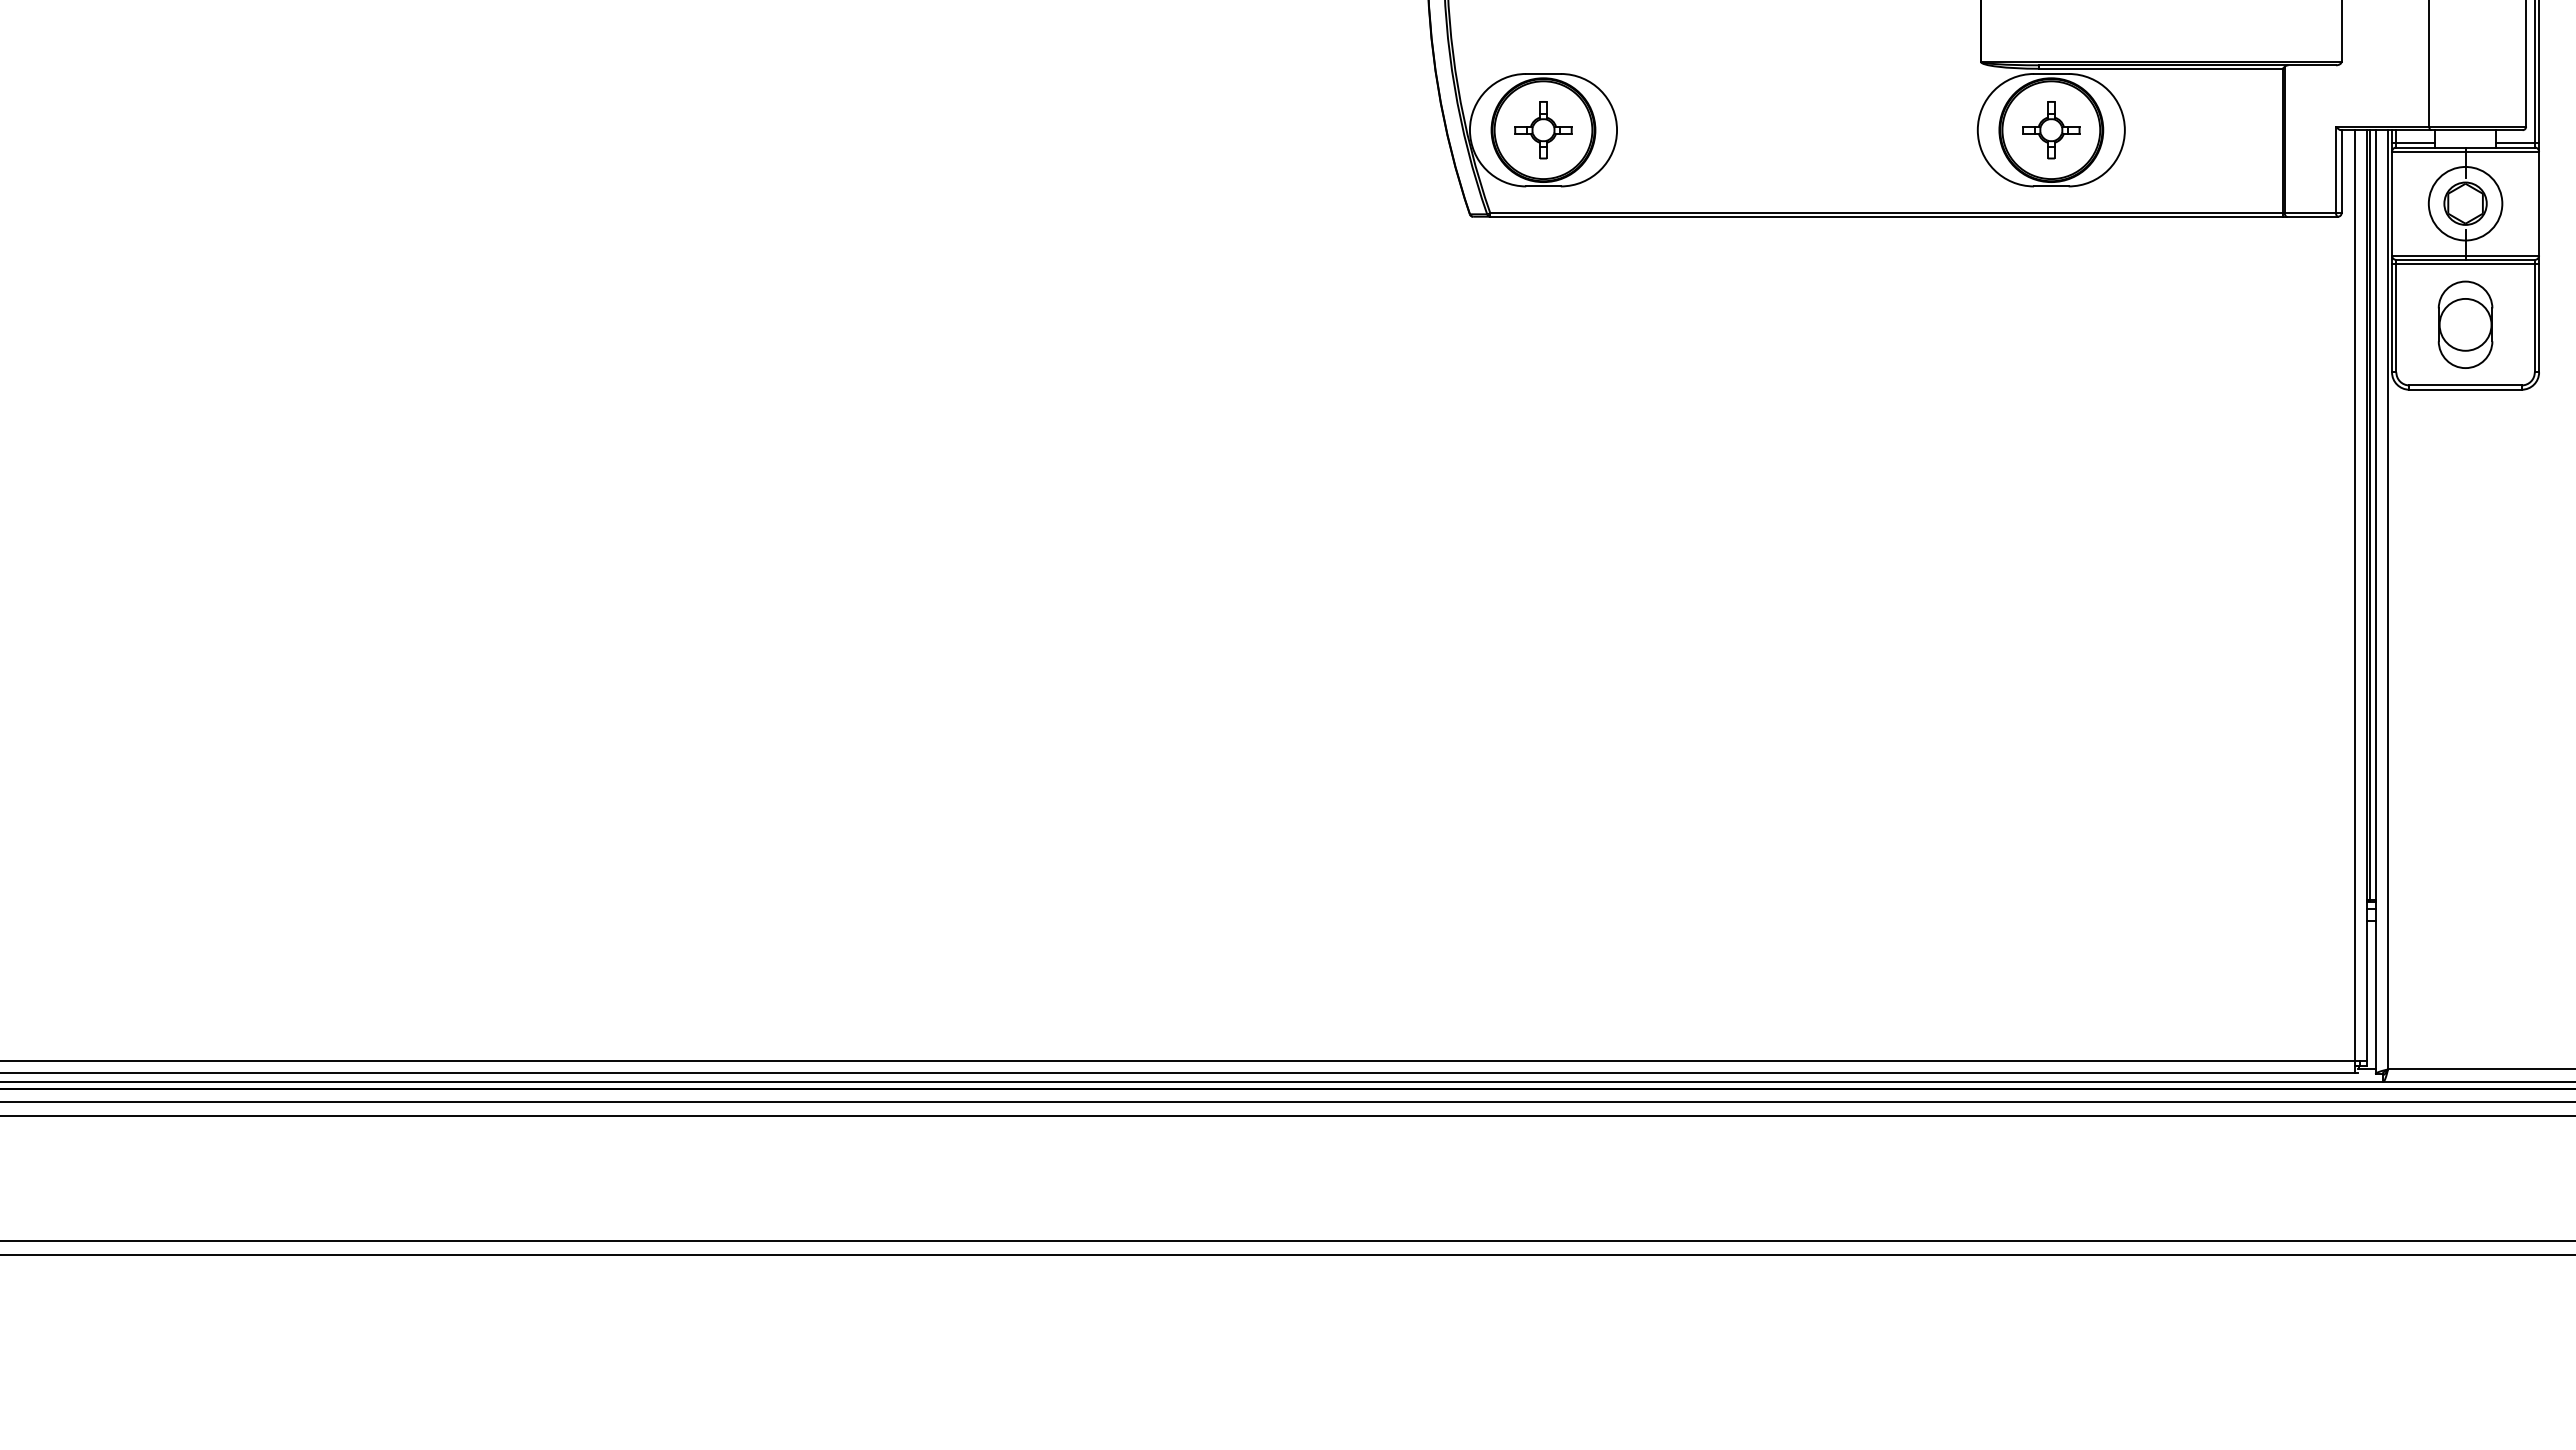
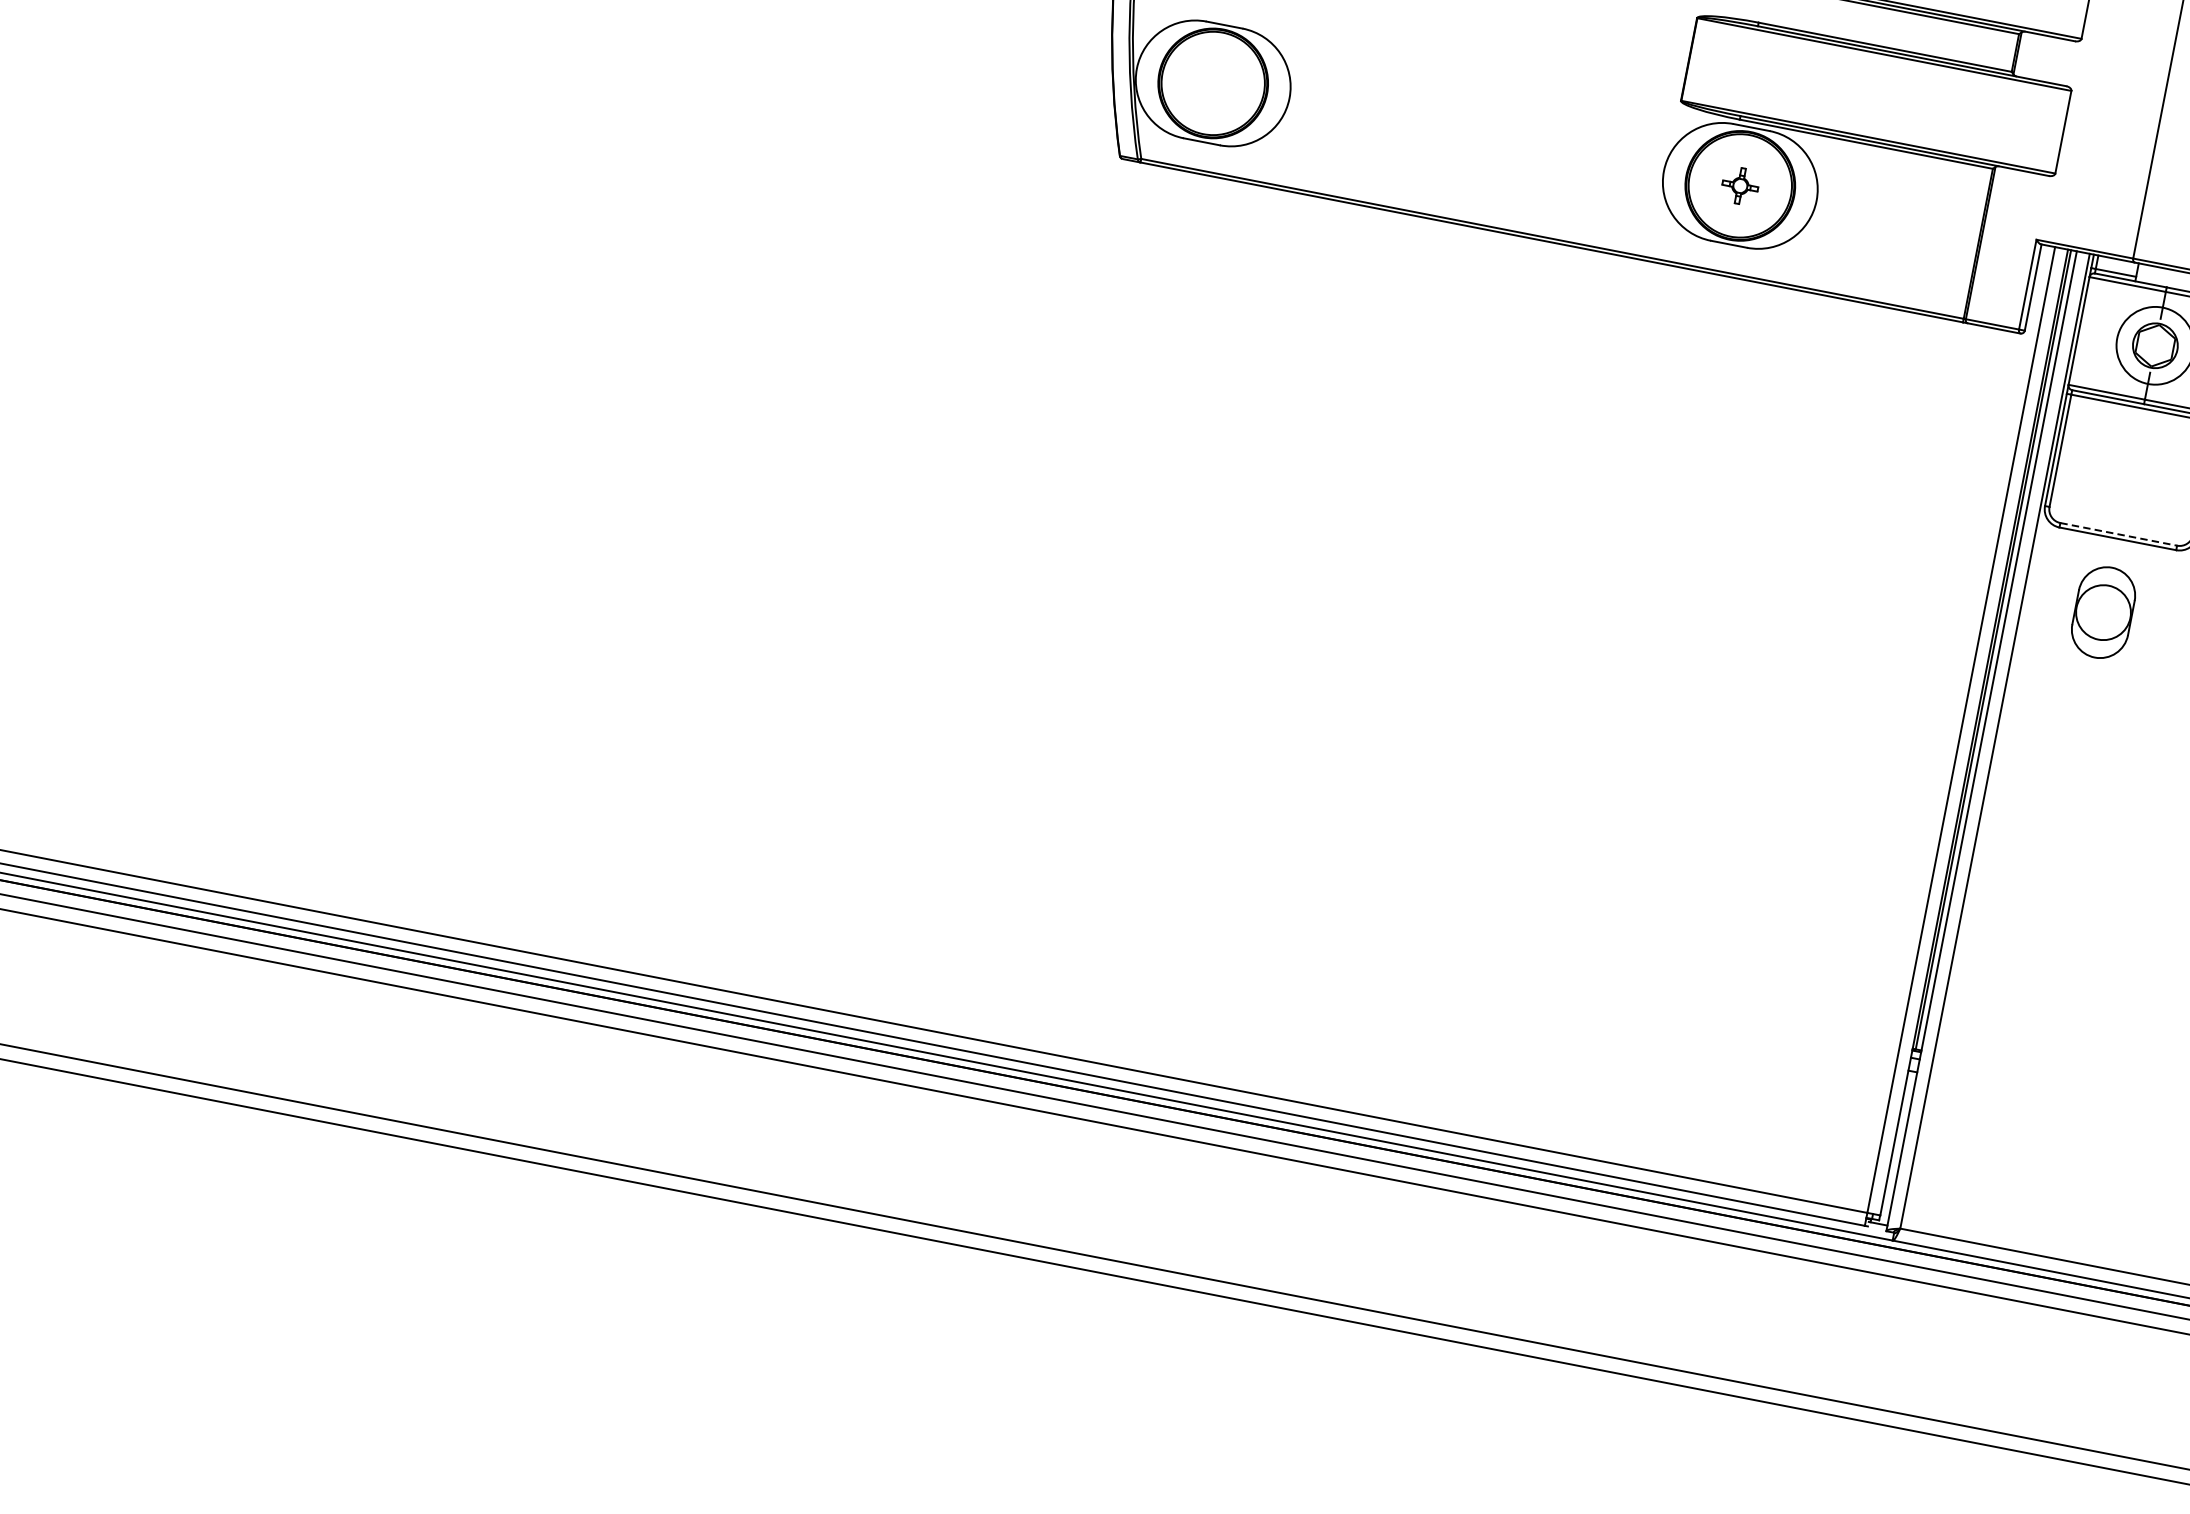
part: (1543, 130) -> (1213, 83), removed
part: (2051, 130) -> (1740, 186), size x0.6
part: (2465, 324) -> (2103, 612), moved
line: (2466, 385) -> (2119, 534), solid -> dashed

